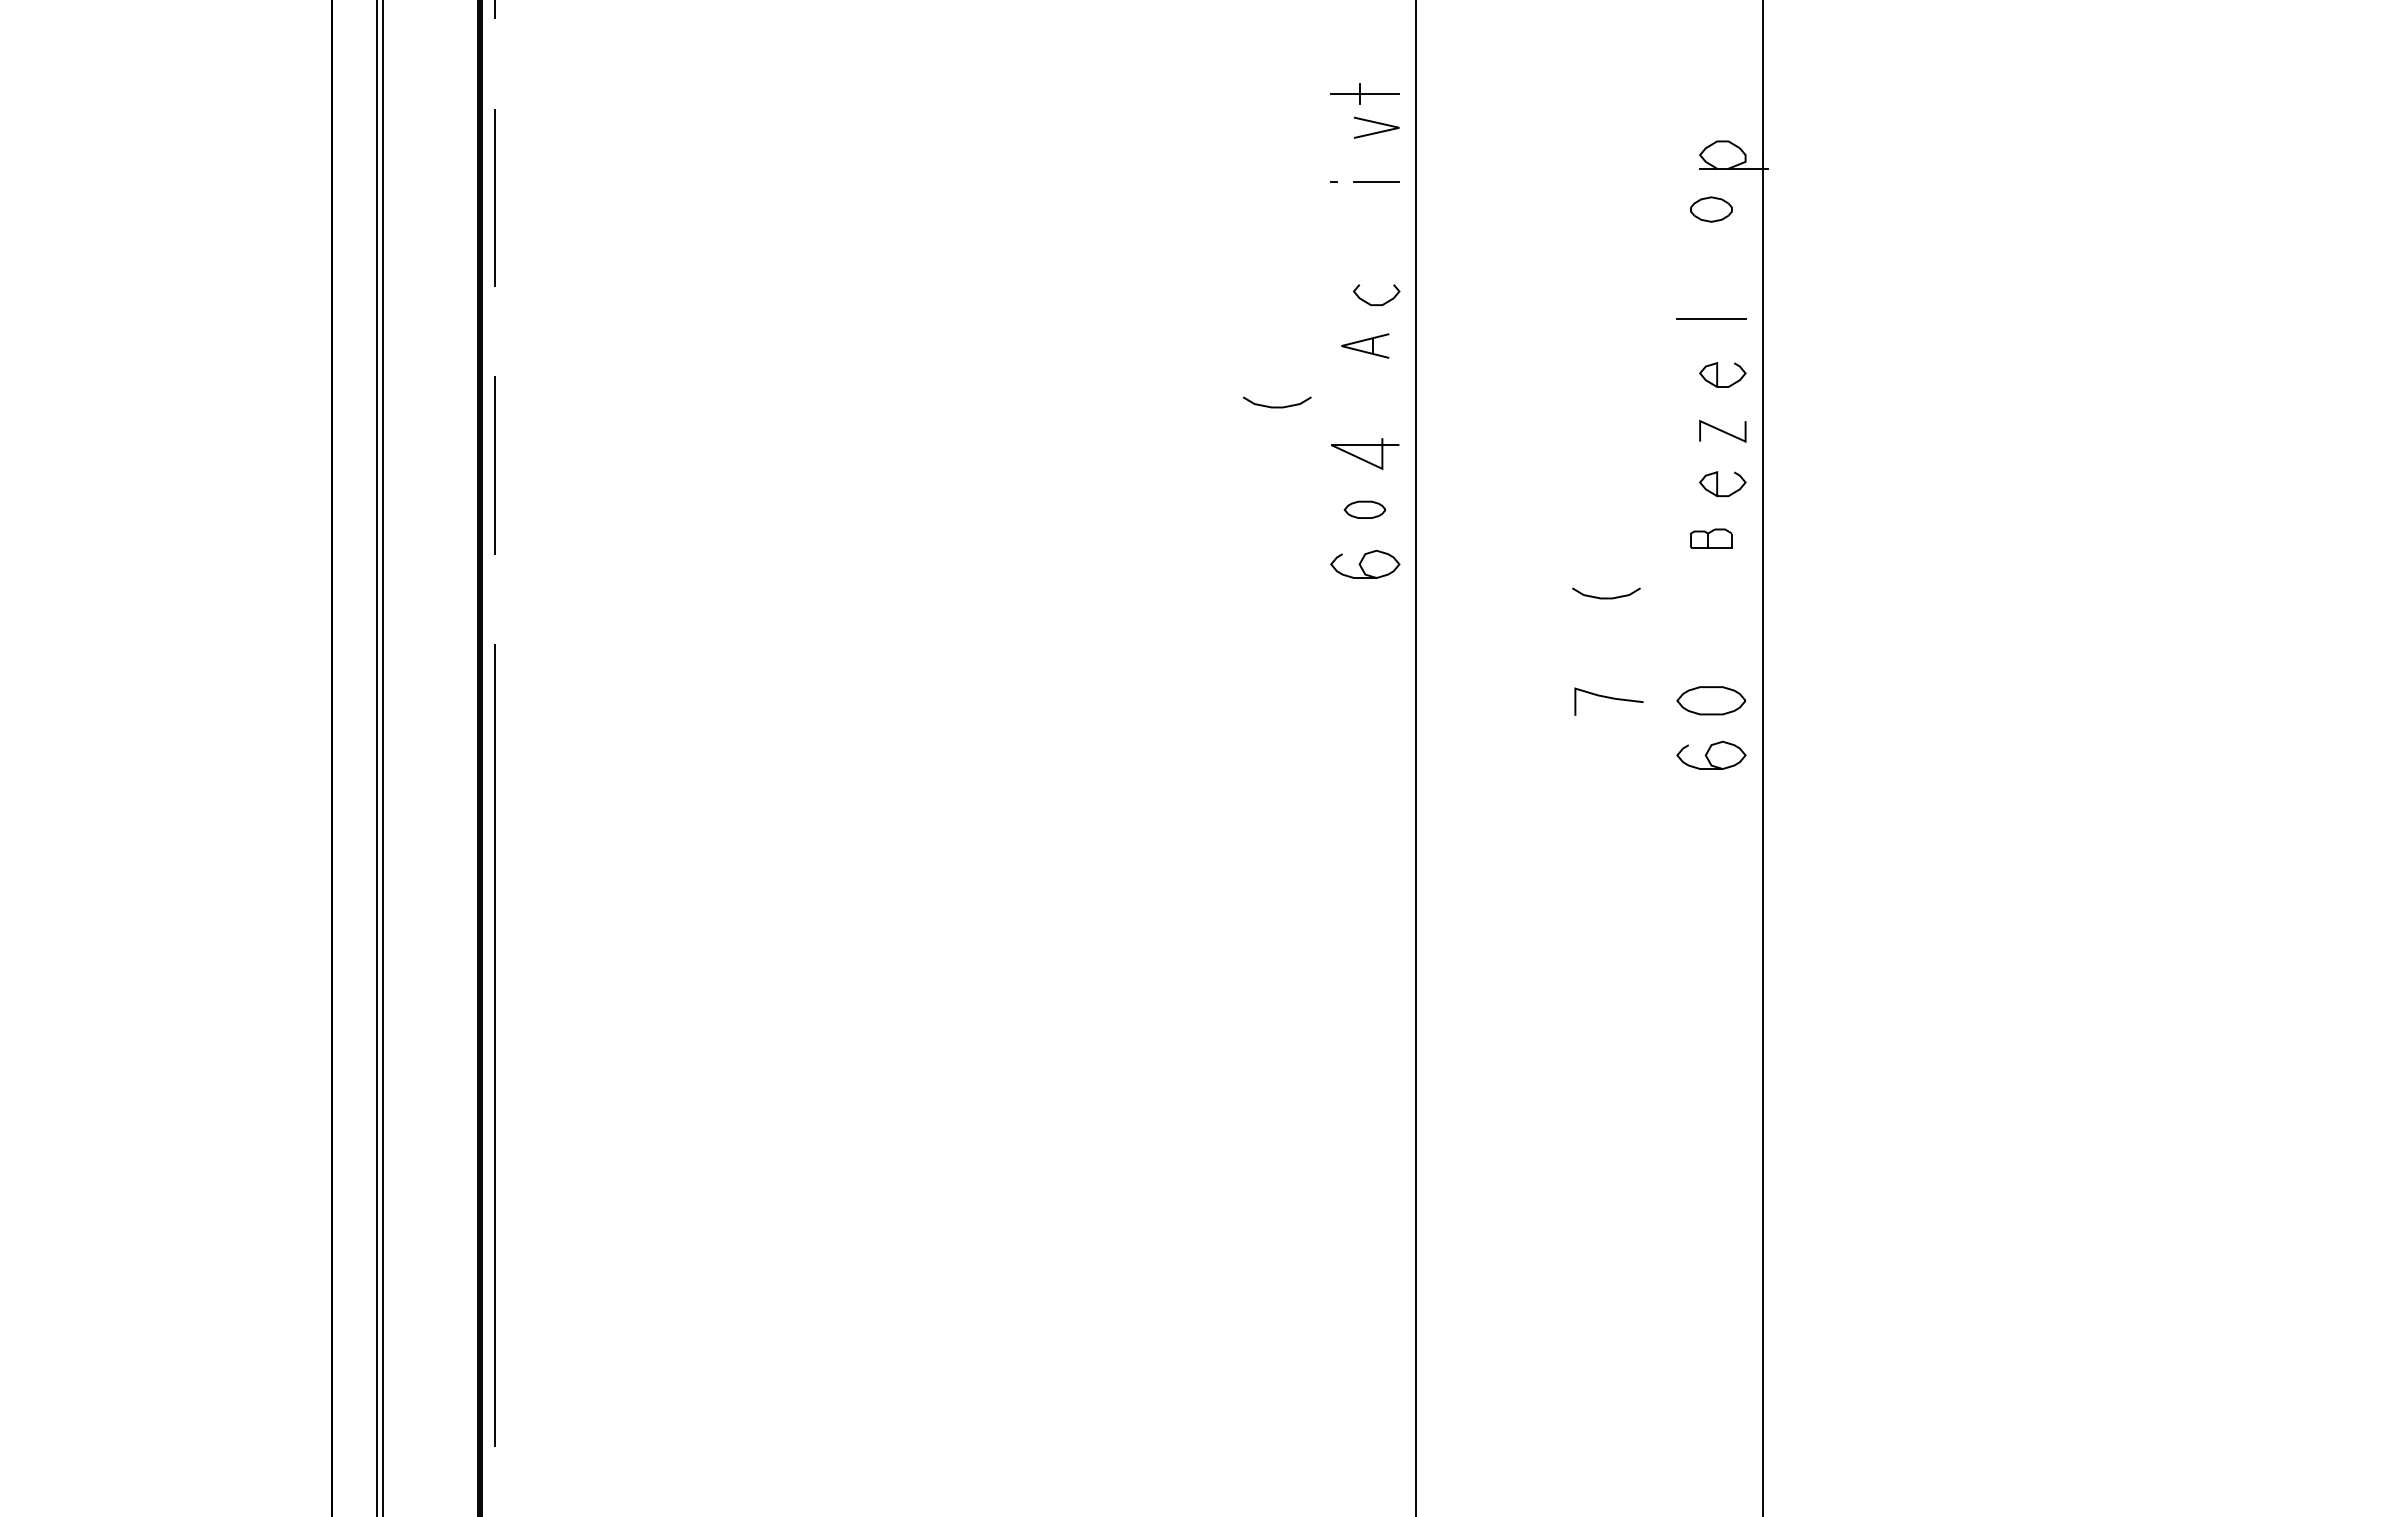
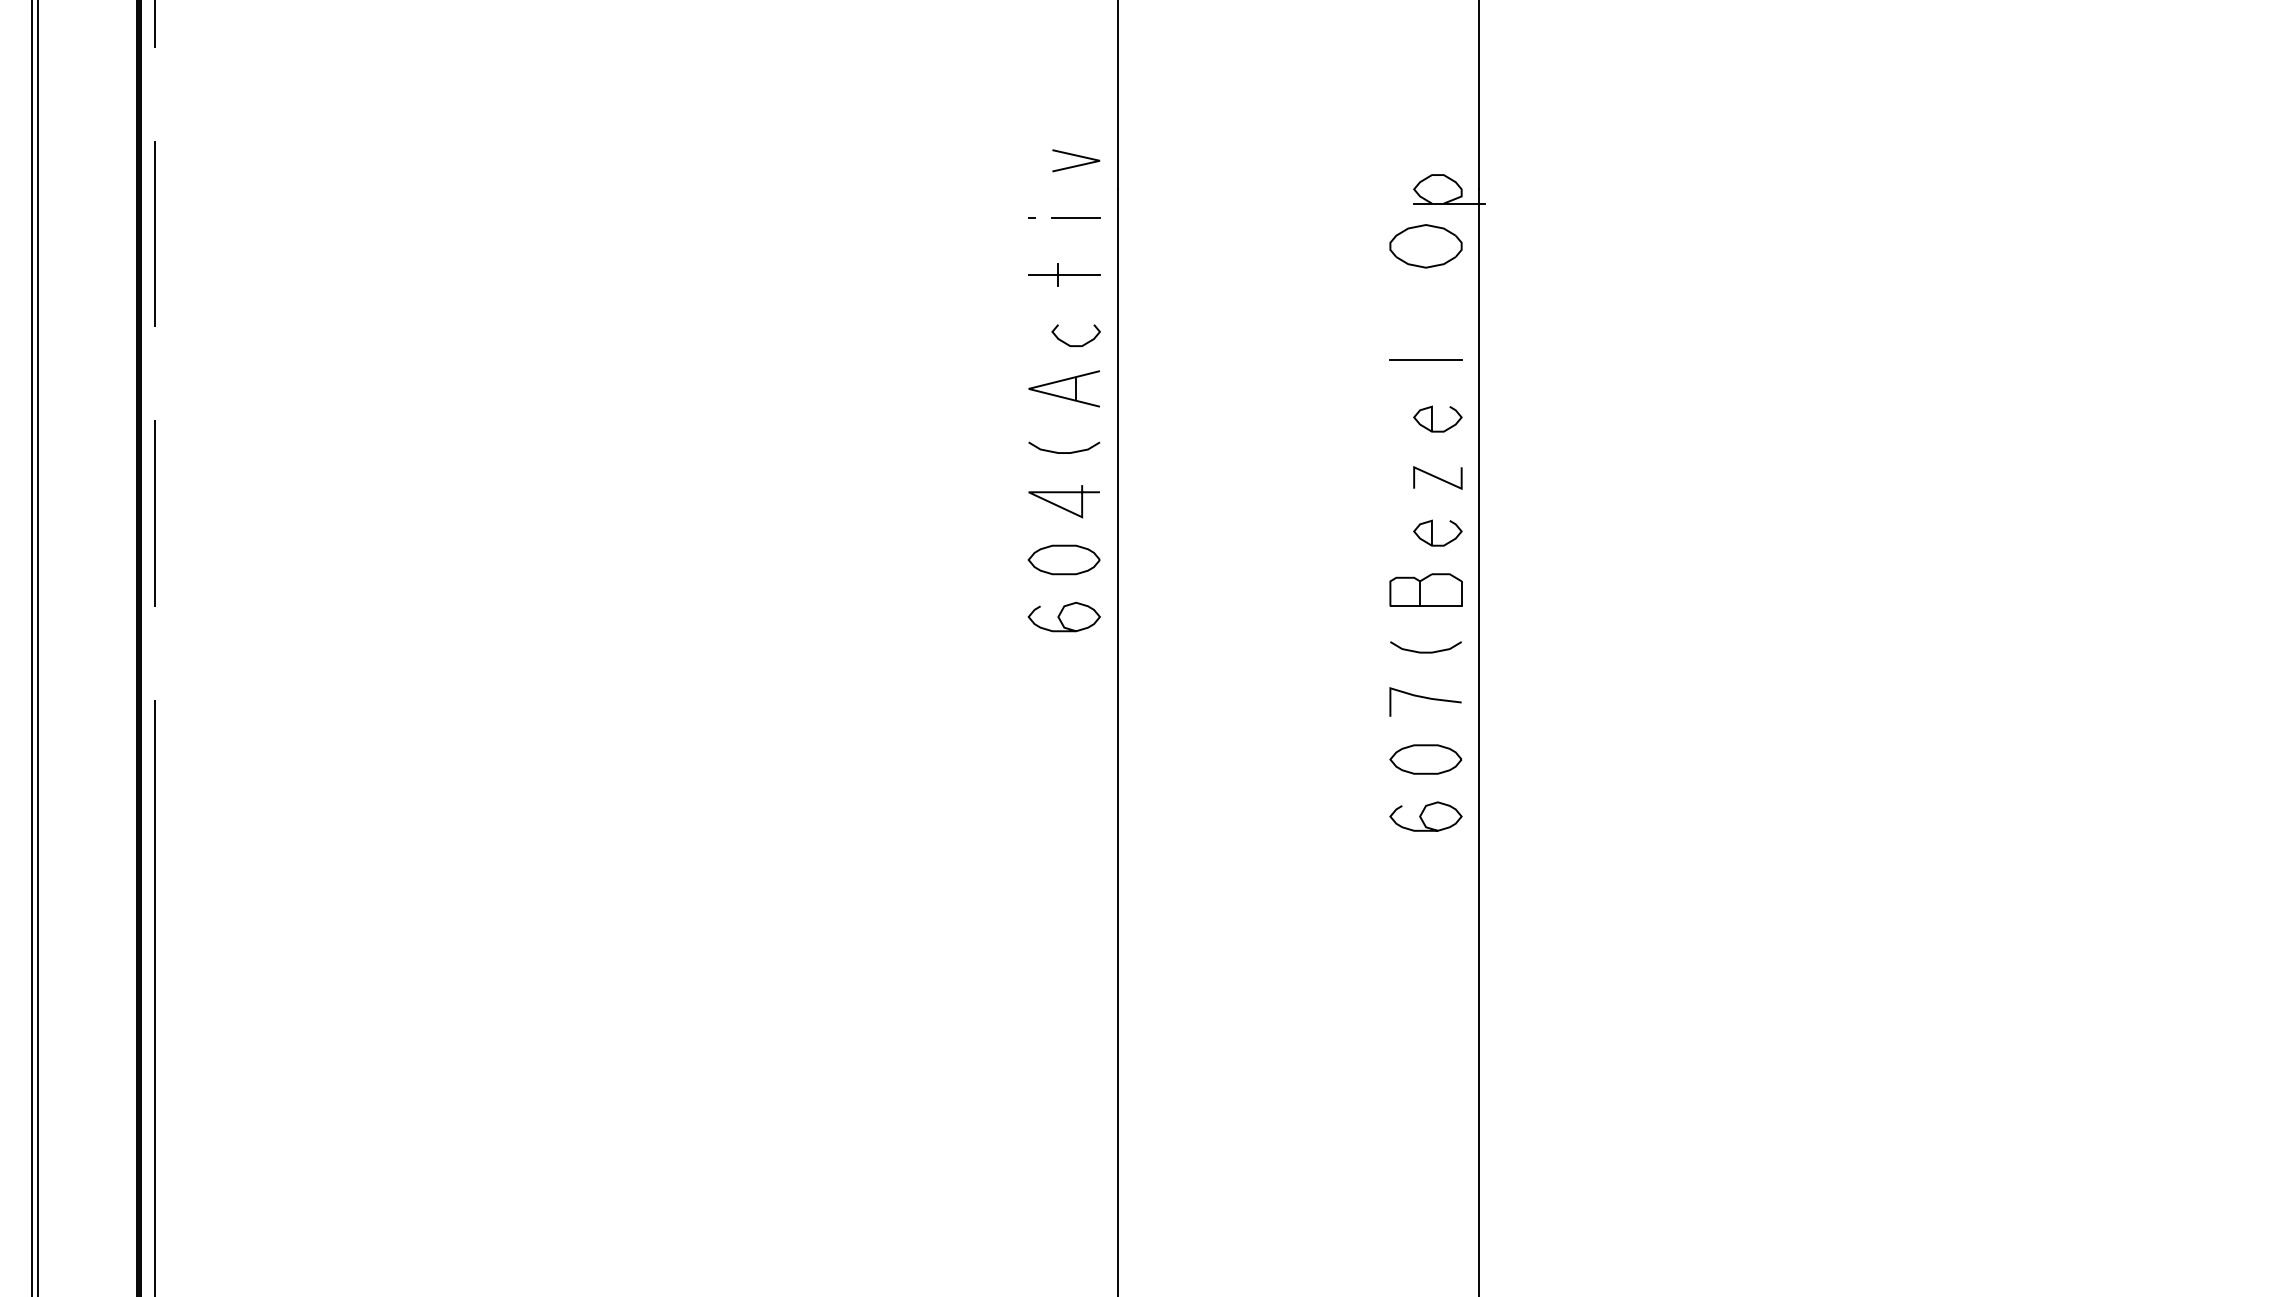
part: (1364, 93) -> (1063, 274), moved
part: (1711, 209) -> (1426, 246), size x1.67
part: (1365, 345) -> (1064, 388), size x1.43
curve: (1277, 406) -> (1064, 452), moved
part: (1364, 509) -> (1063, 559), size x1.67
part: (1711, 538) -> (1426, 589), size x1.67
curve: (1606, 597) -> (1426, 651), moved
curve: (1608, 698) -> (1425, 698), moved

